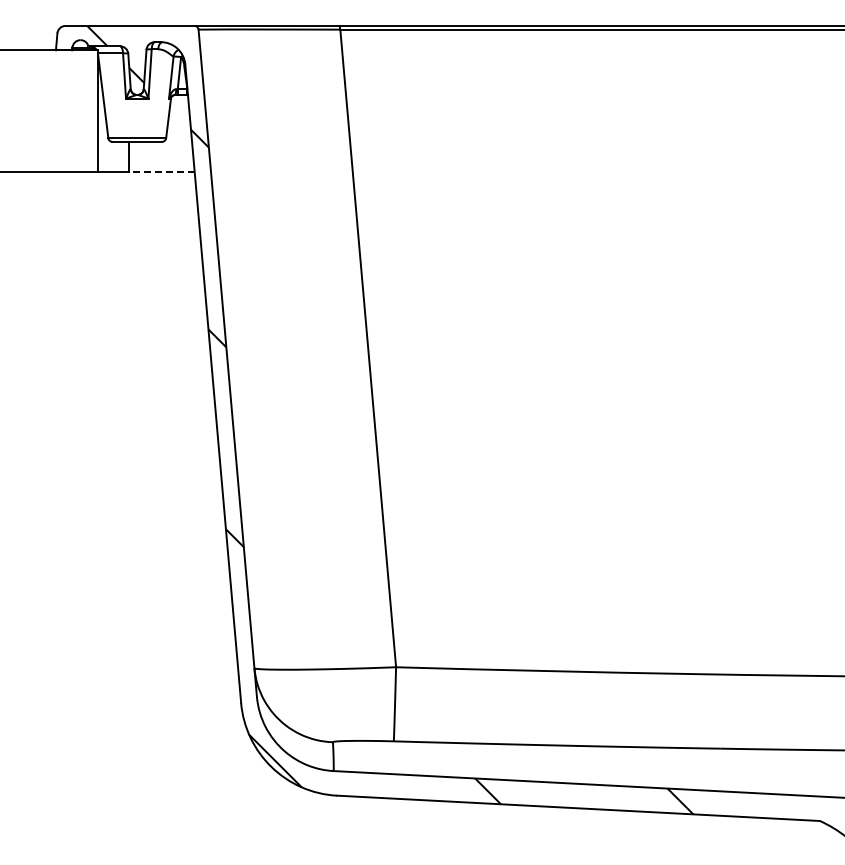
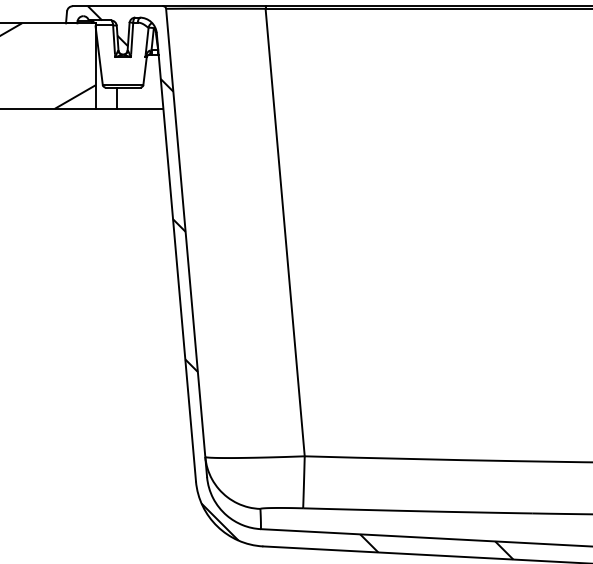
hatch: (69, 155) -> (75, 97), added
line: (161, 172) -> (140, 109), dashed -> solid

